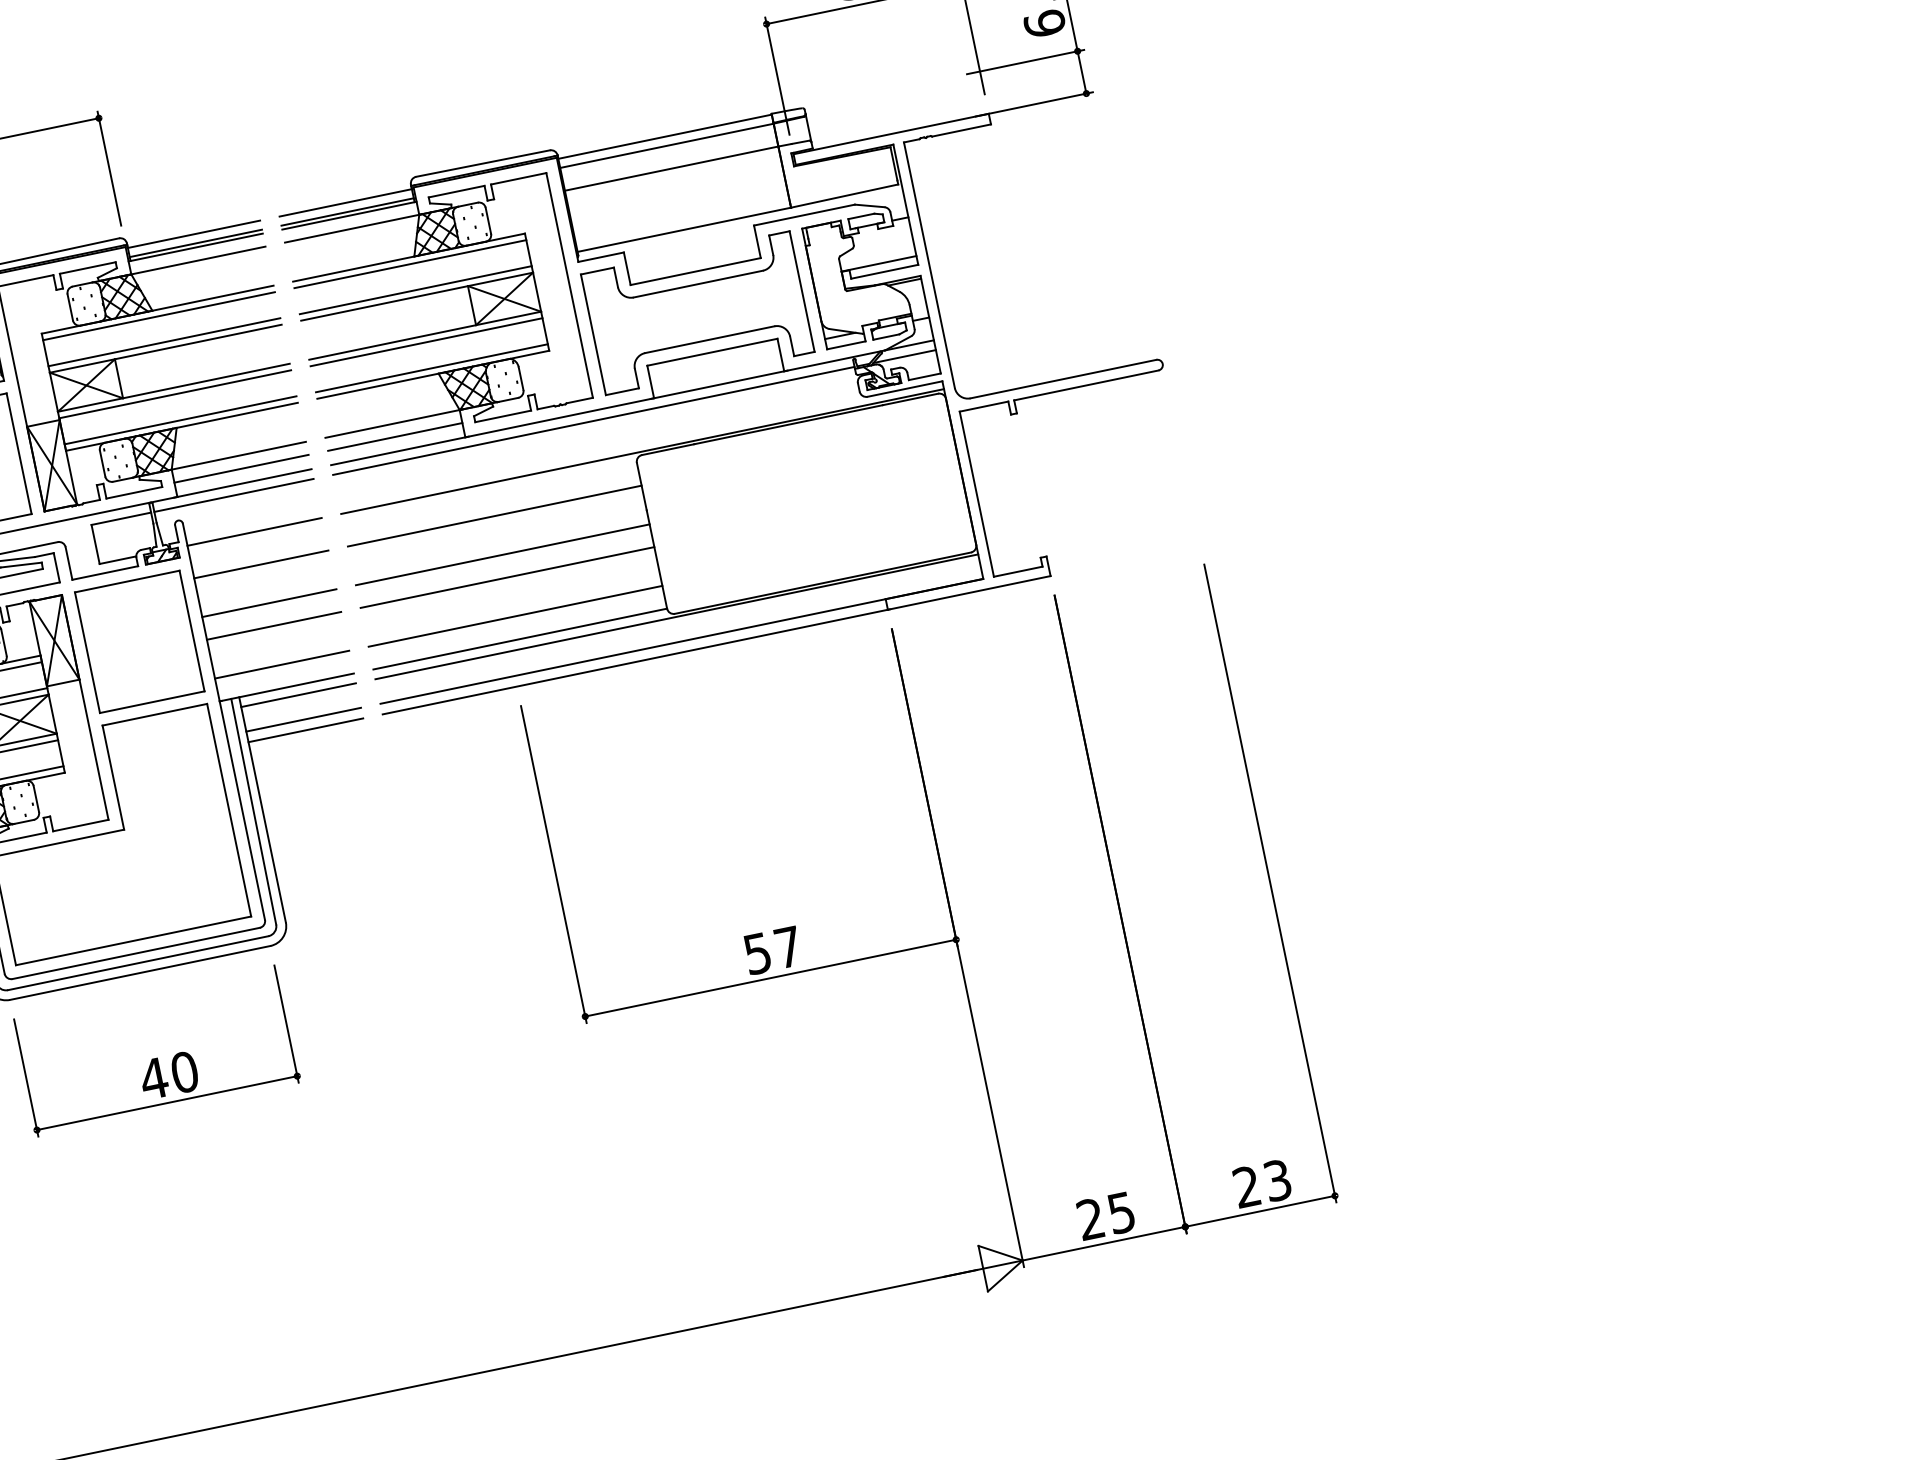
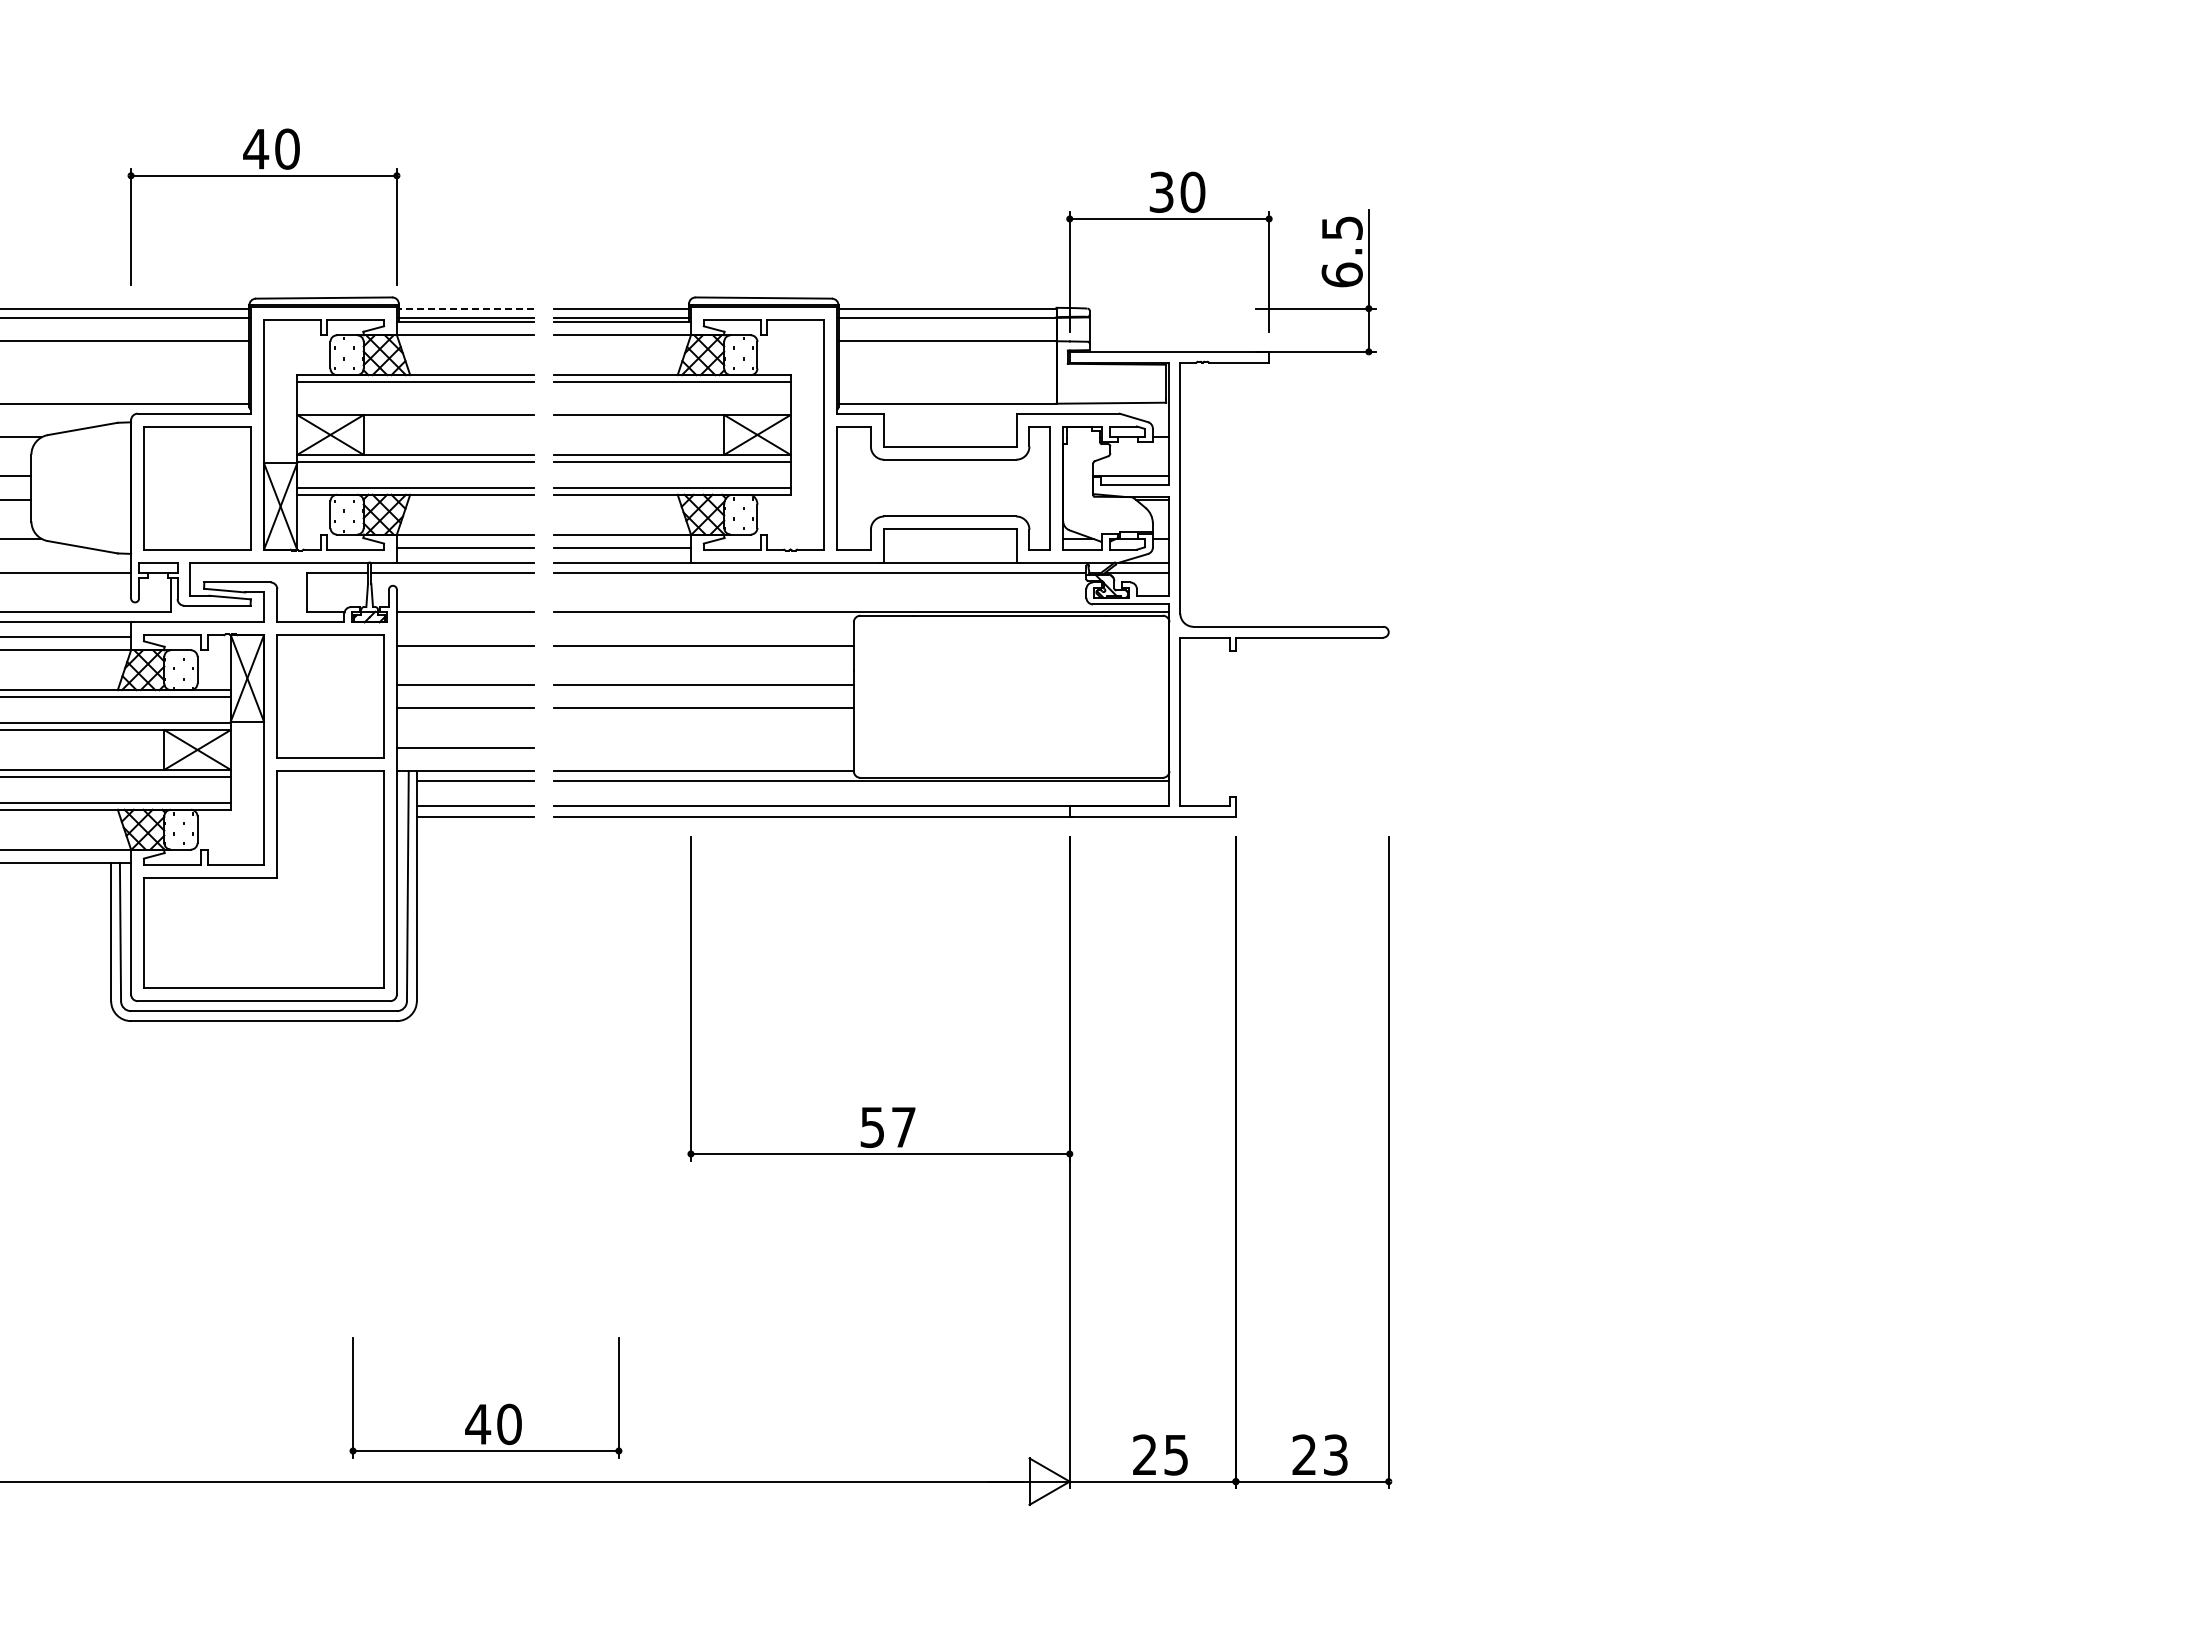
line: (194, 234) -> (466, 308), solid -> dashed
line: (415, 290) -> (671, 408), removed
line: (164, 342) -> (415, 408), removed
line: (515, 615) -> (703, 747), removed
part: (157, 1057) -> (485, 1404), moved

